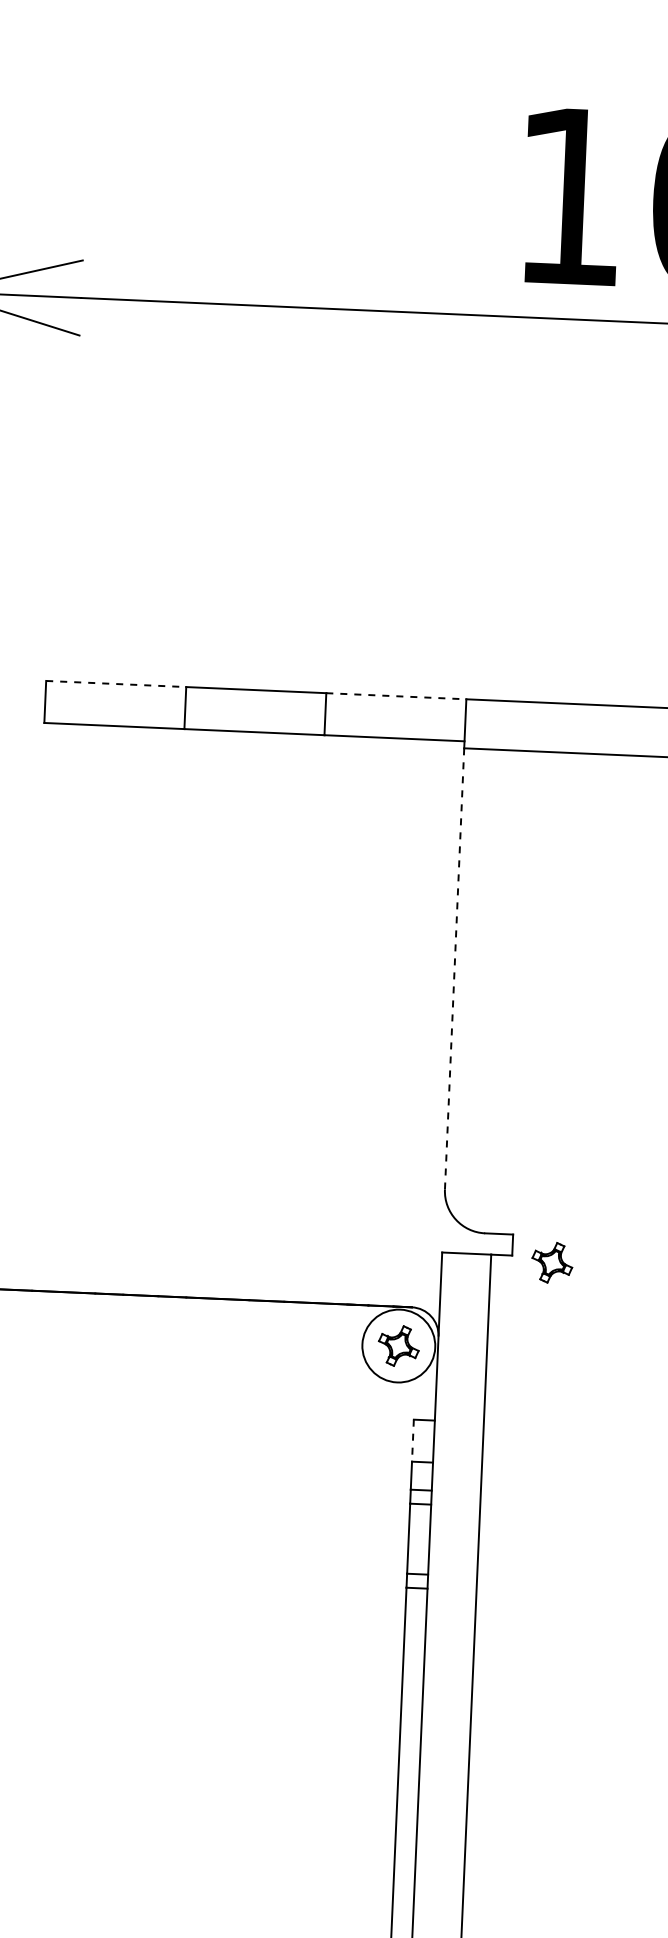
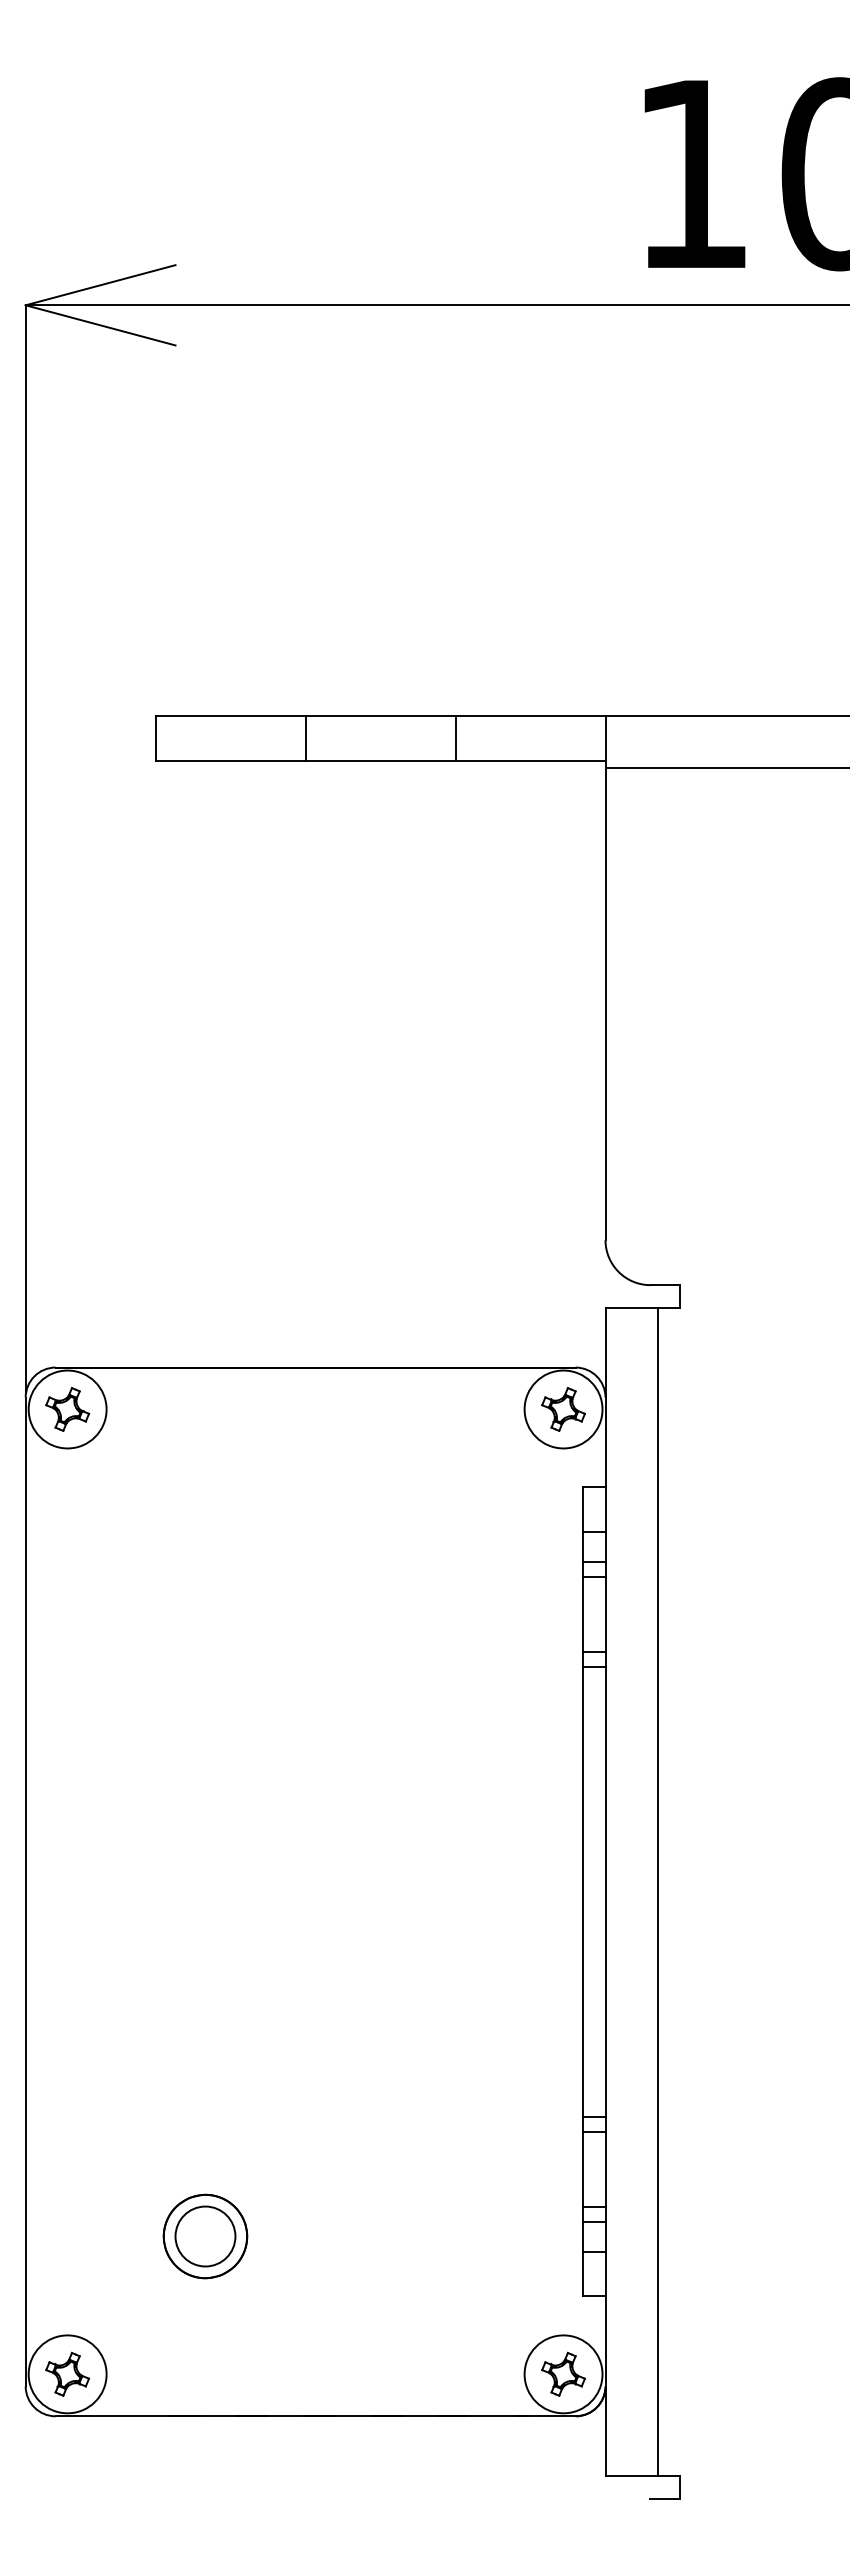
line: (115, 683) -> (230, 715), dashed -> solid
line: (396, 695) -> (530, 715), dashed -> solid
line: (454, 969) -> (605, 1004), dashed -> solid
part: (552, 1262) -> (723, 1313), removed
line: (413, 1441) -> (583, 1510), dashed -> solid

